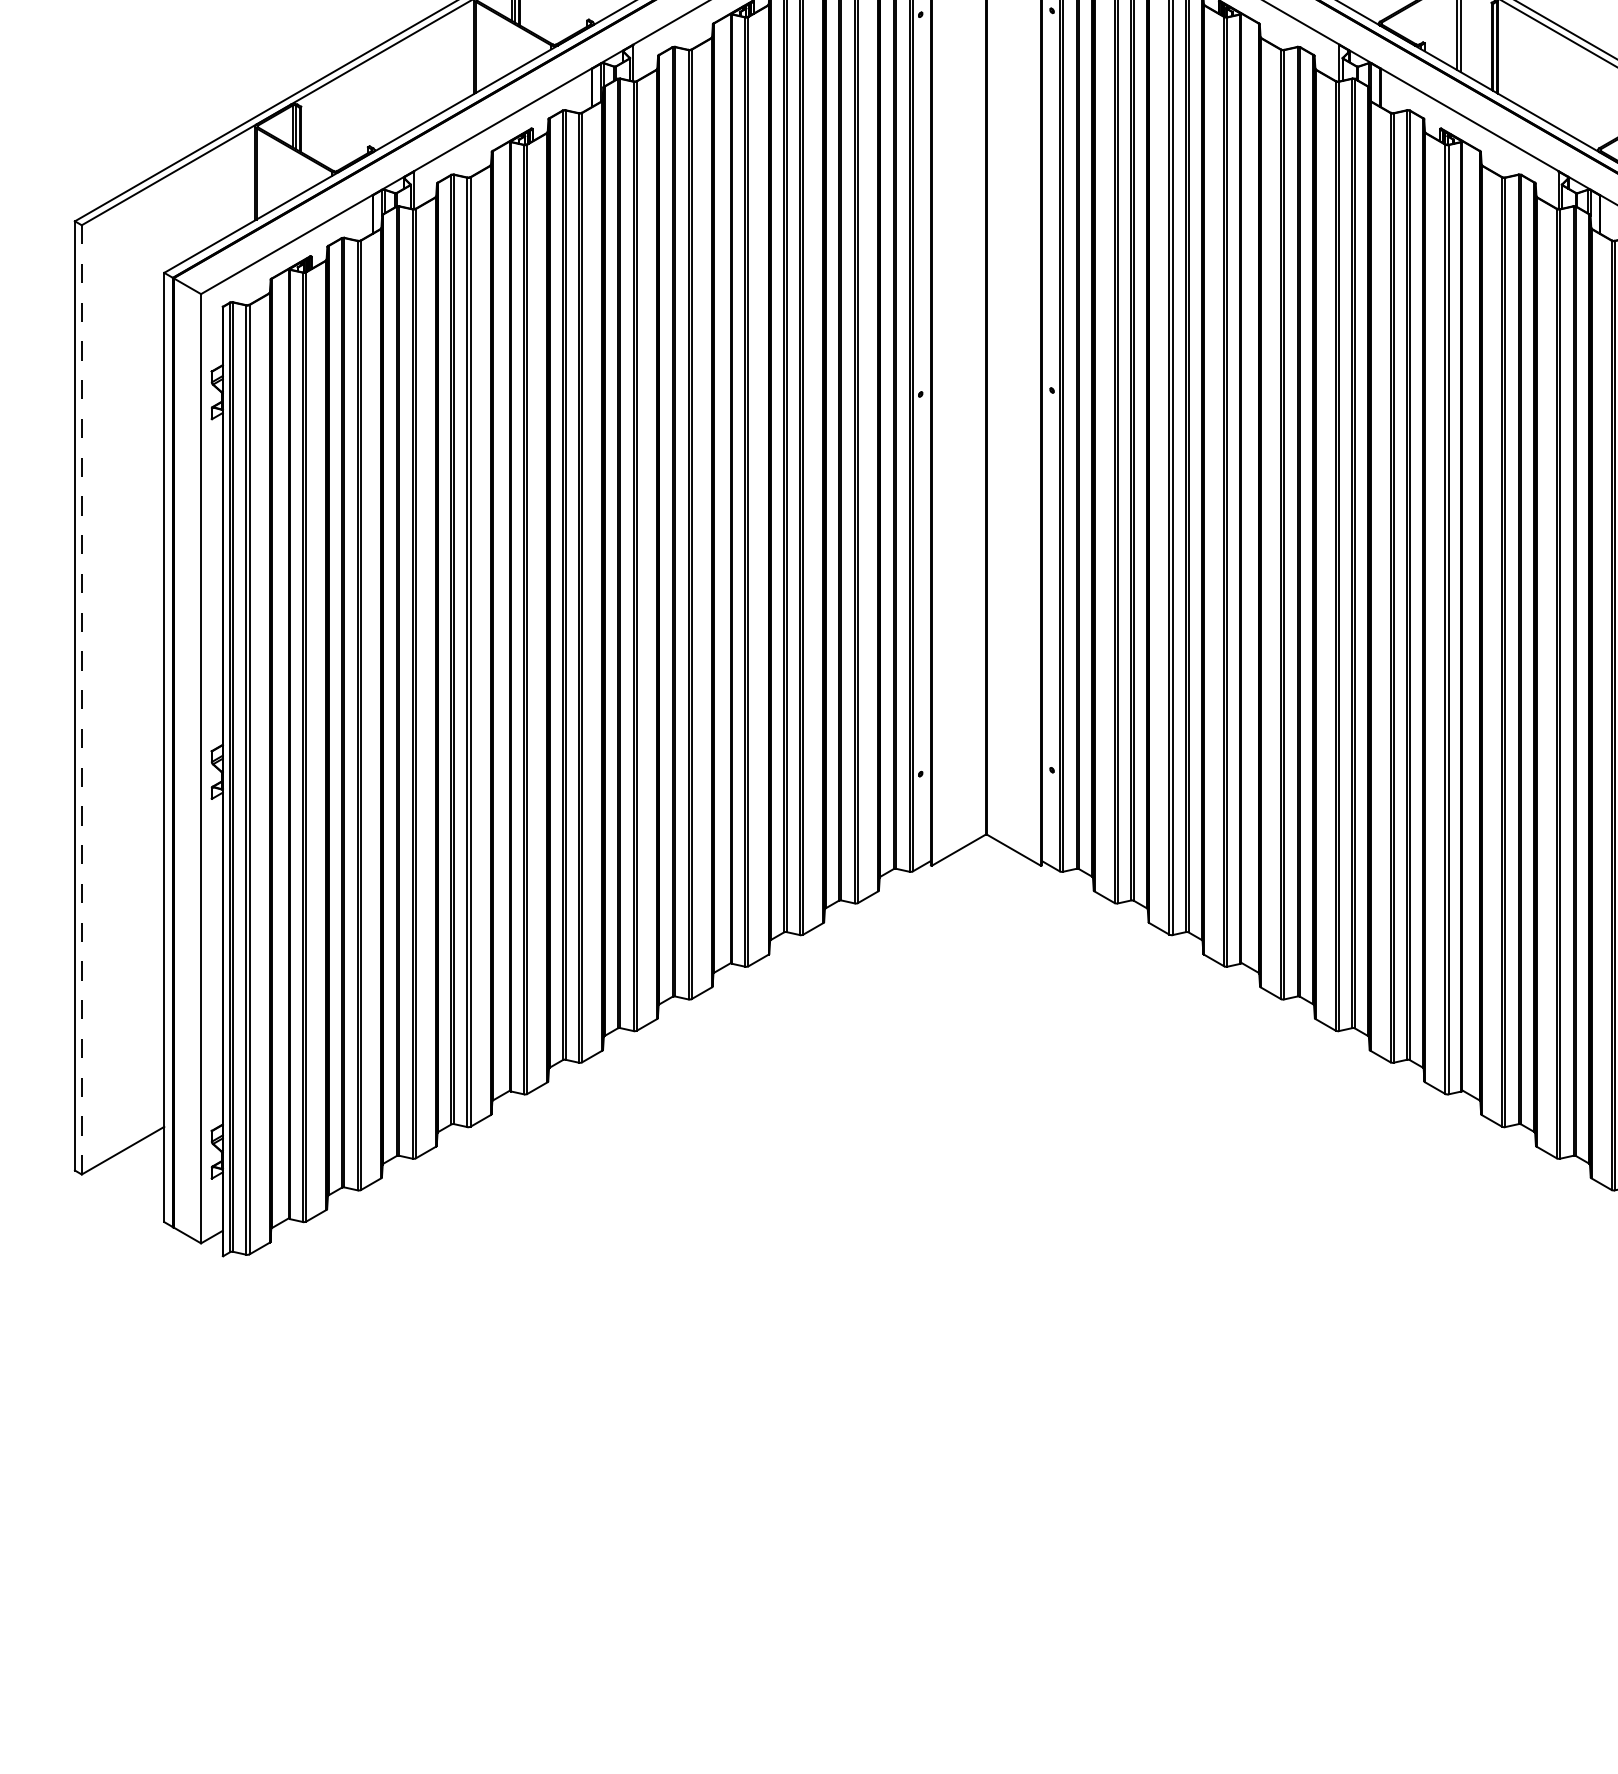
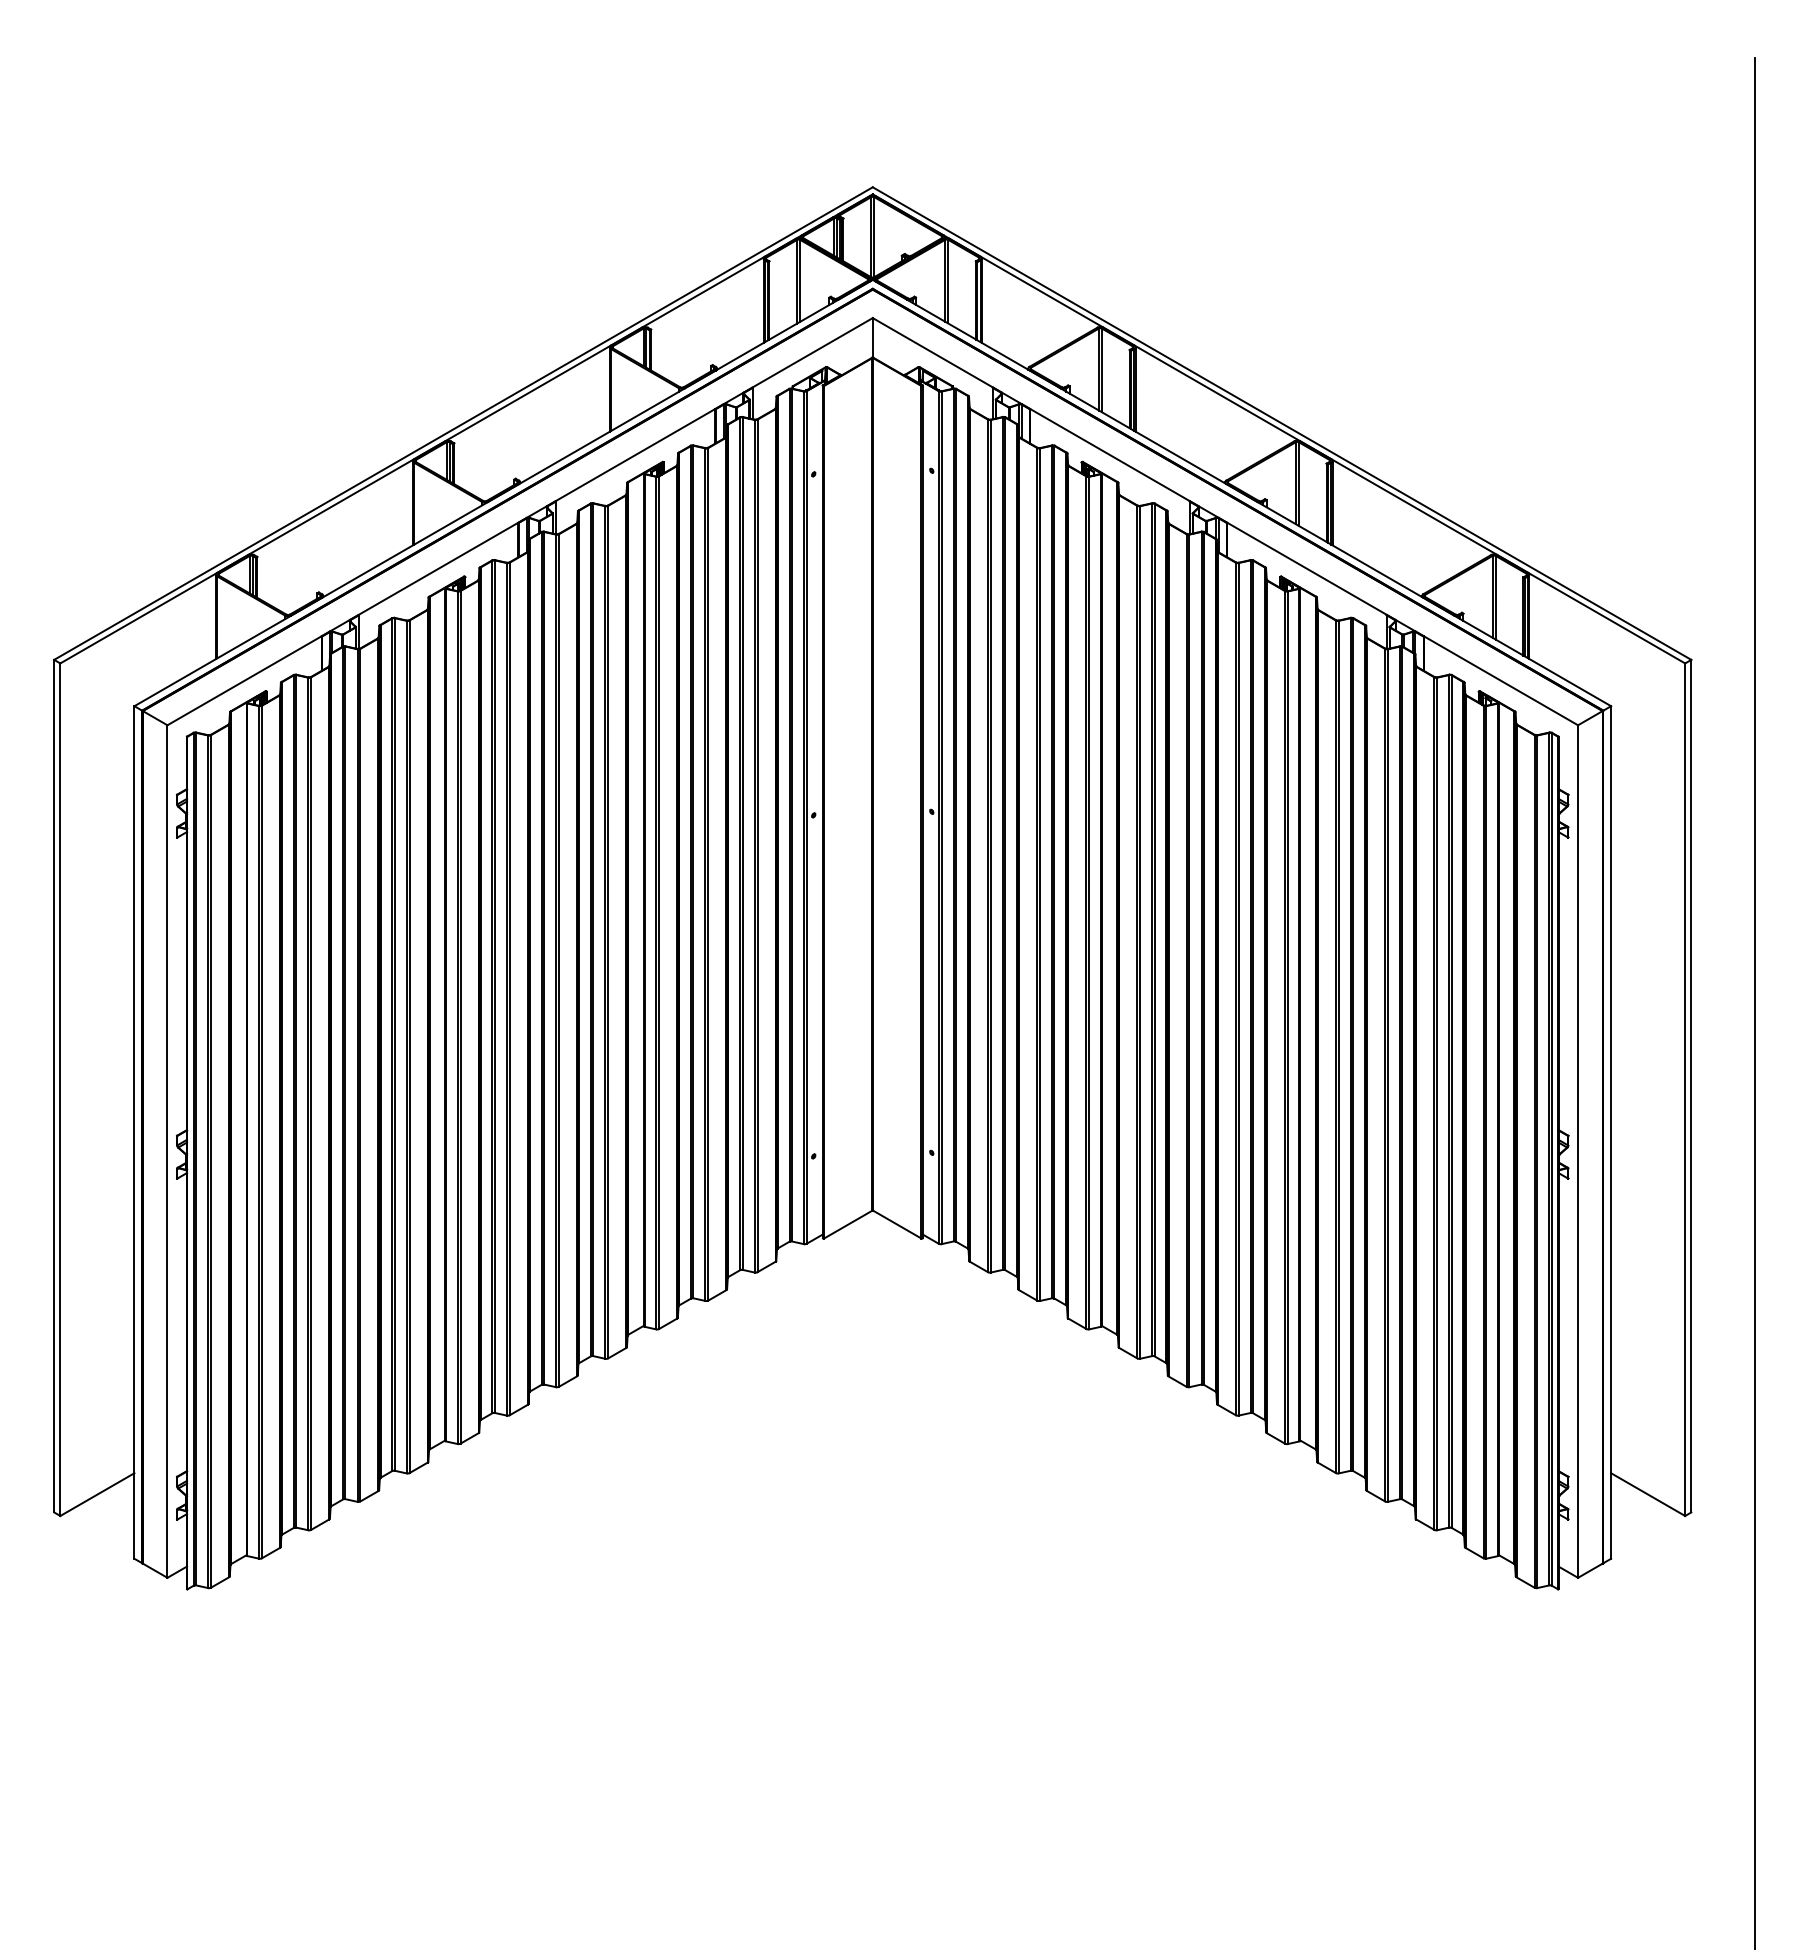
line: (81, 699) -> (60, 1089), dashed -> solid

